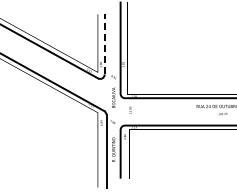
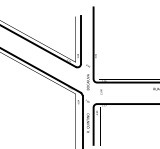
line: (104, 43) -> (80, 39), dashed -> solid

